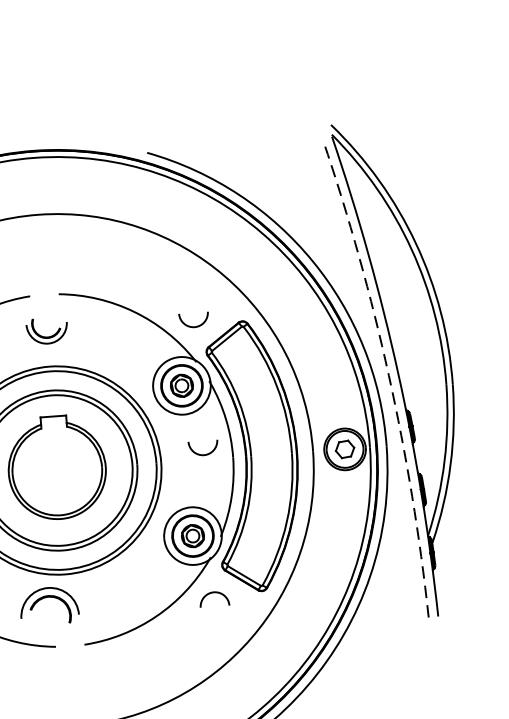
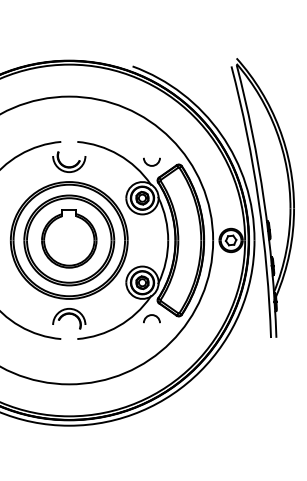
part: (47, 330) -> (69, 161), size x1.43
arc: (388, 376) -> (258, 201), dashed -> solid
arc: (201, 452) -> (150, 236), removed
part: (49, 605) -> (69, 318), moved

